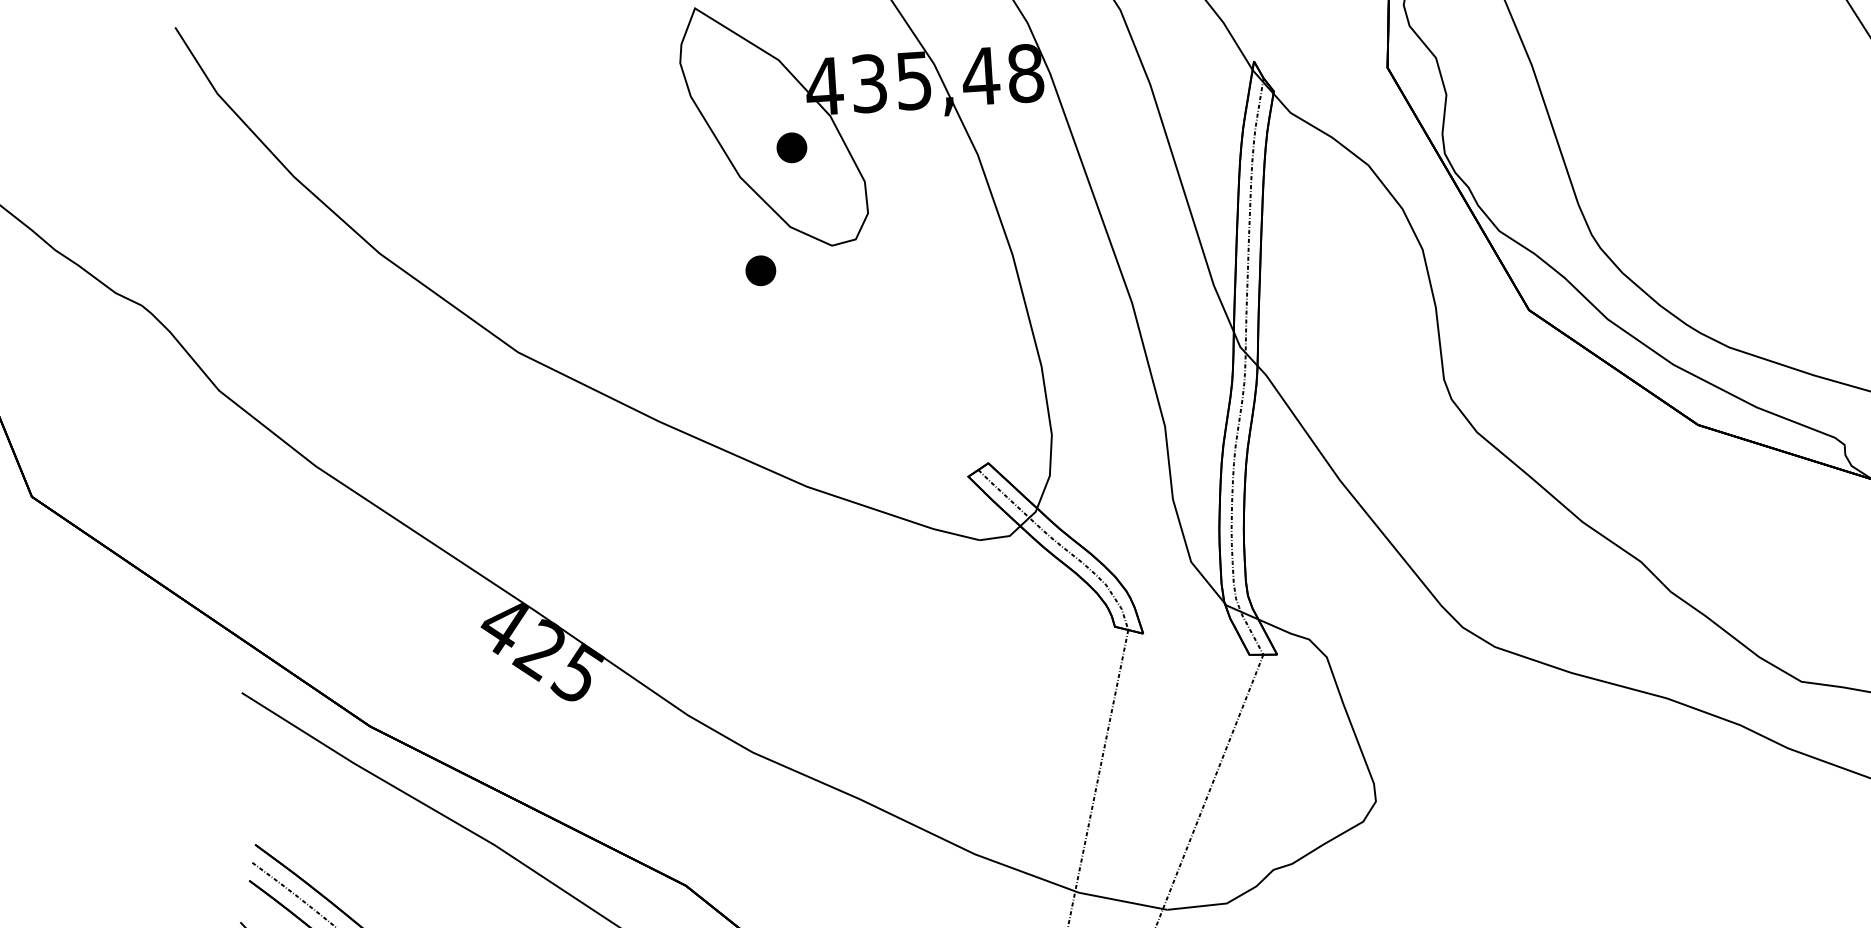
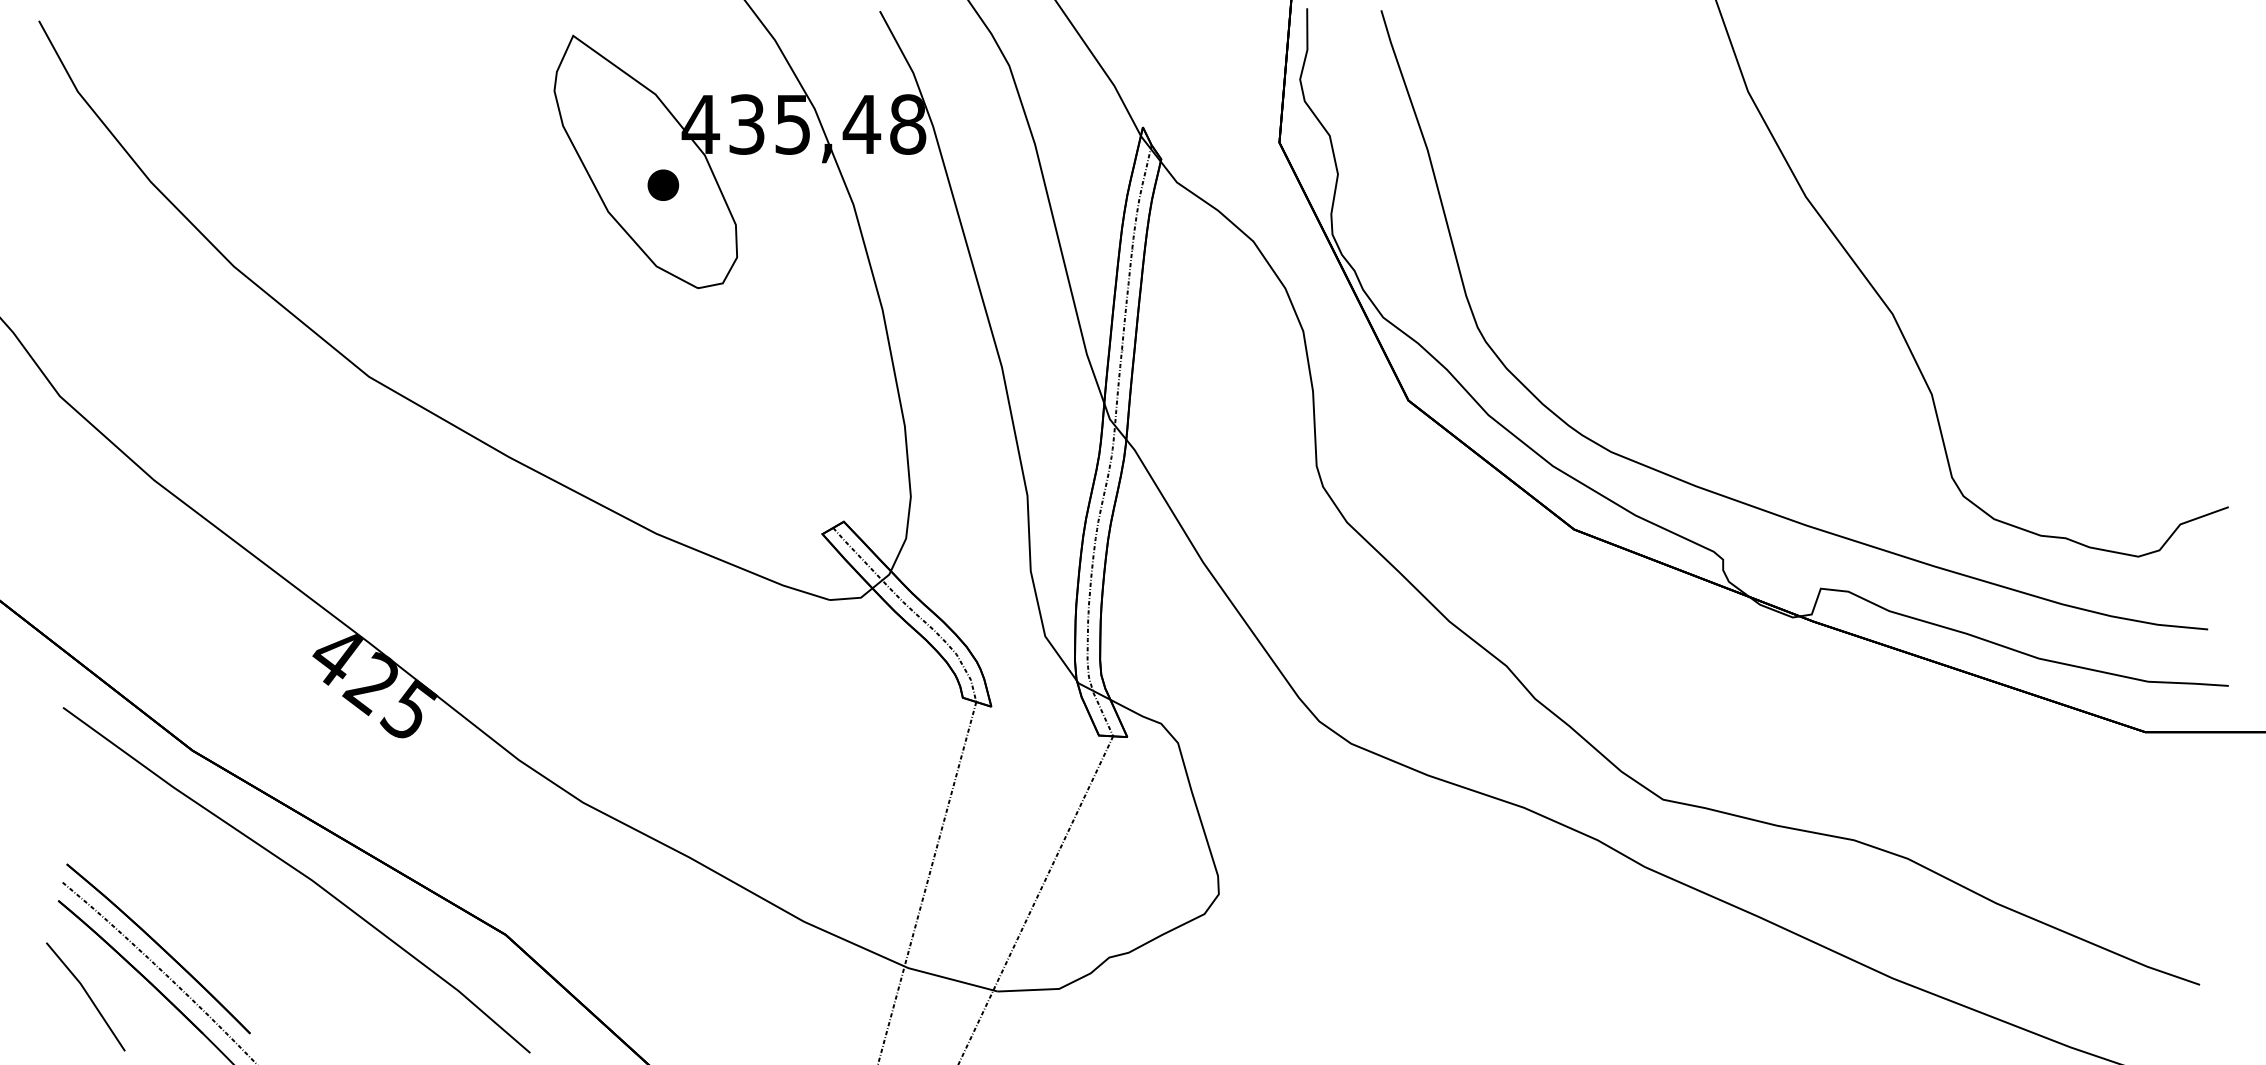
part: (760, 270) -> (623, 308), removed

